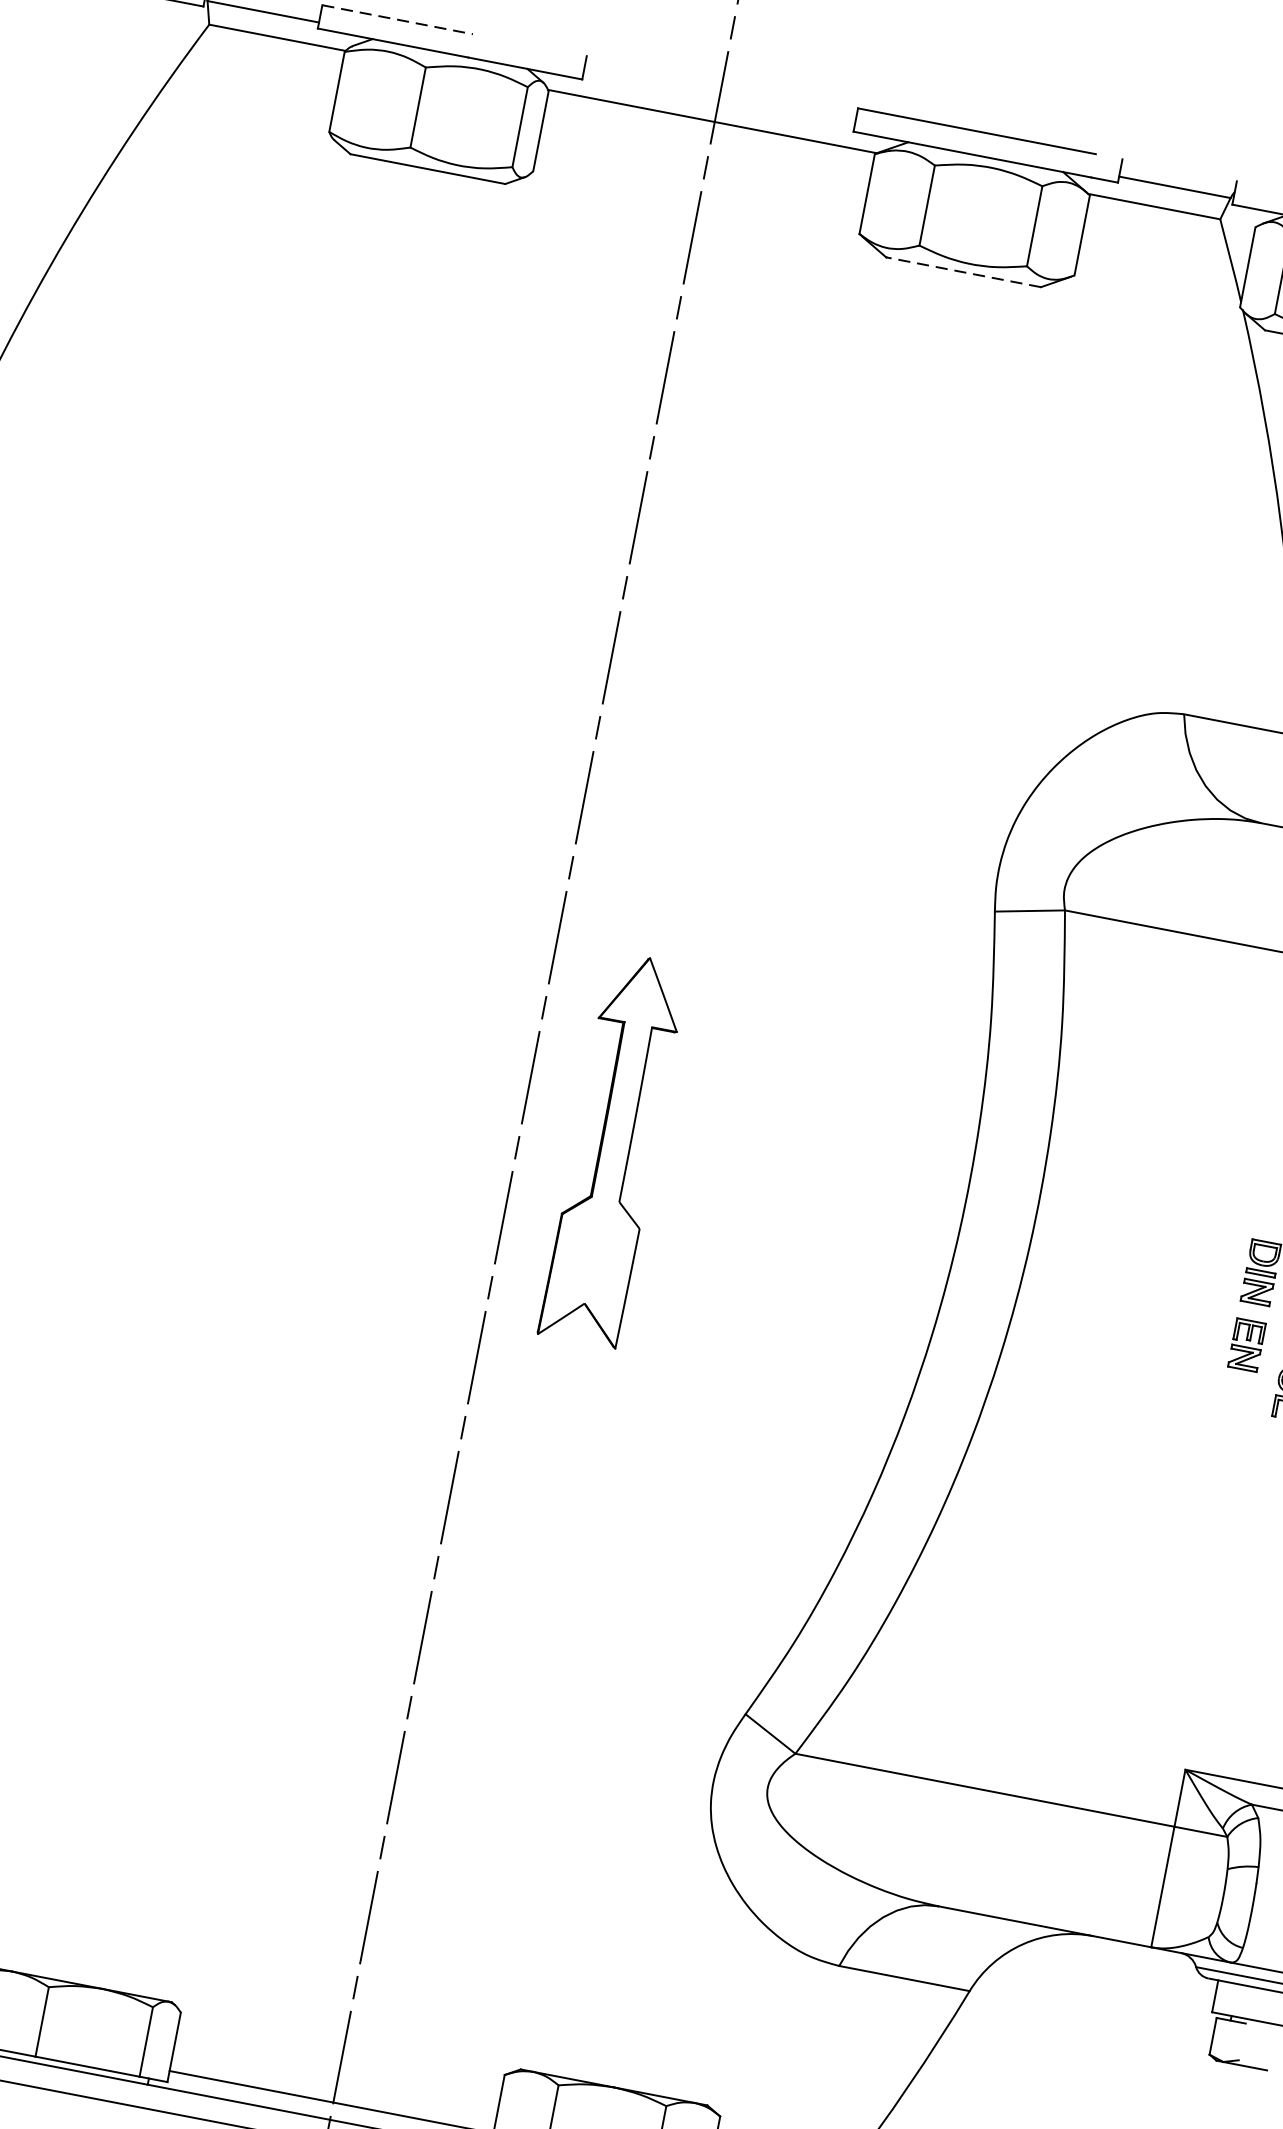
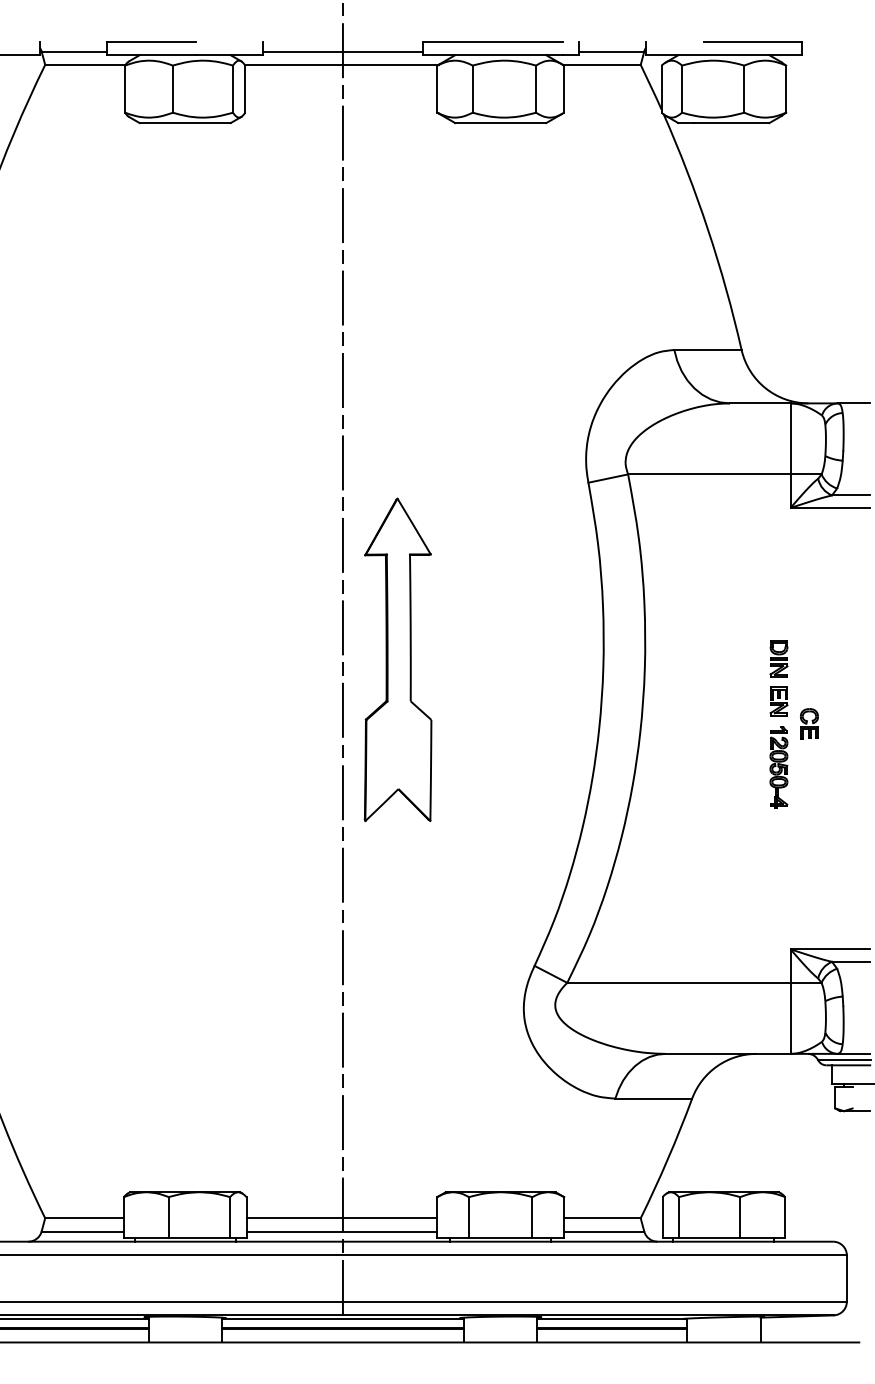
line: (399, 19) -> (152, 41), dashed -> solid
line: (718, 99) -> (342, 51), added
line: (963, 272) -> (500, 123), dashed -> solid
part: (612, 1149) -> (397, 659), size x1.43
part: (1224, 1457) -> (778, 767), added
line: (335, 2079) -> (341, 1218), added

